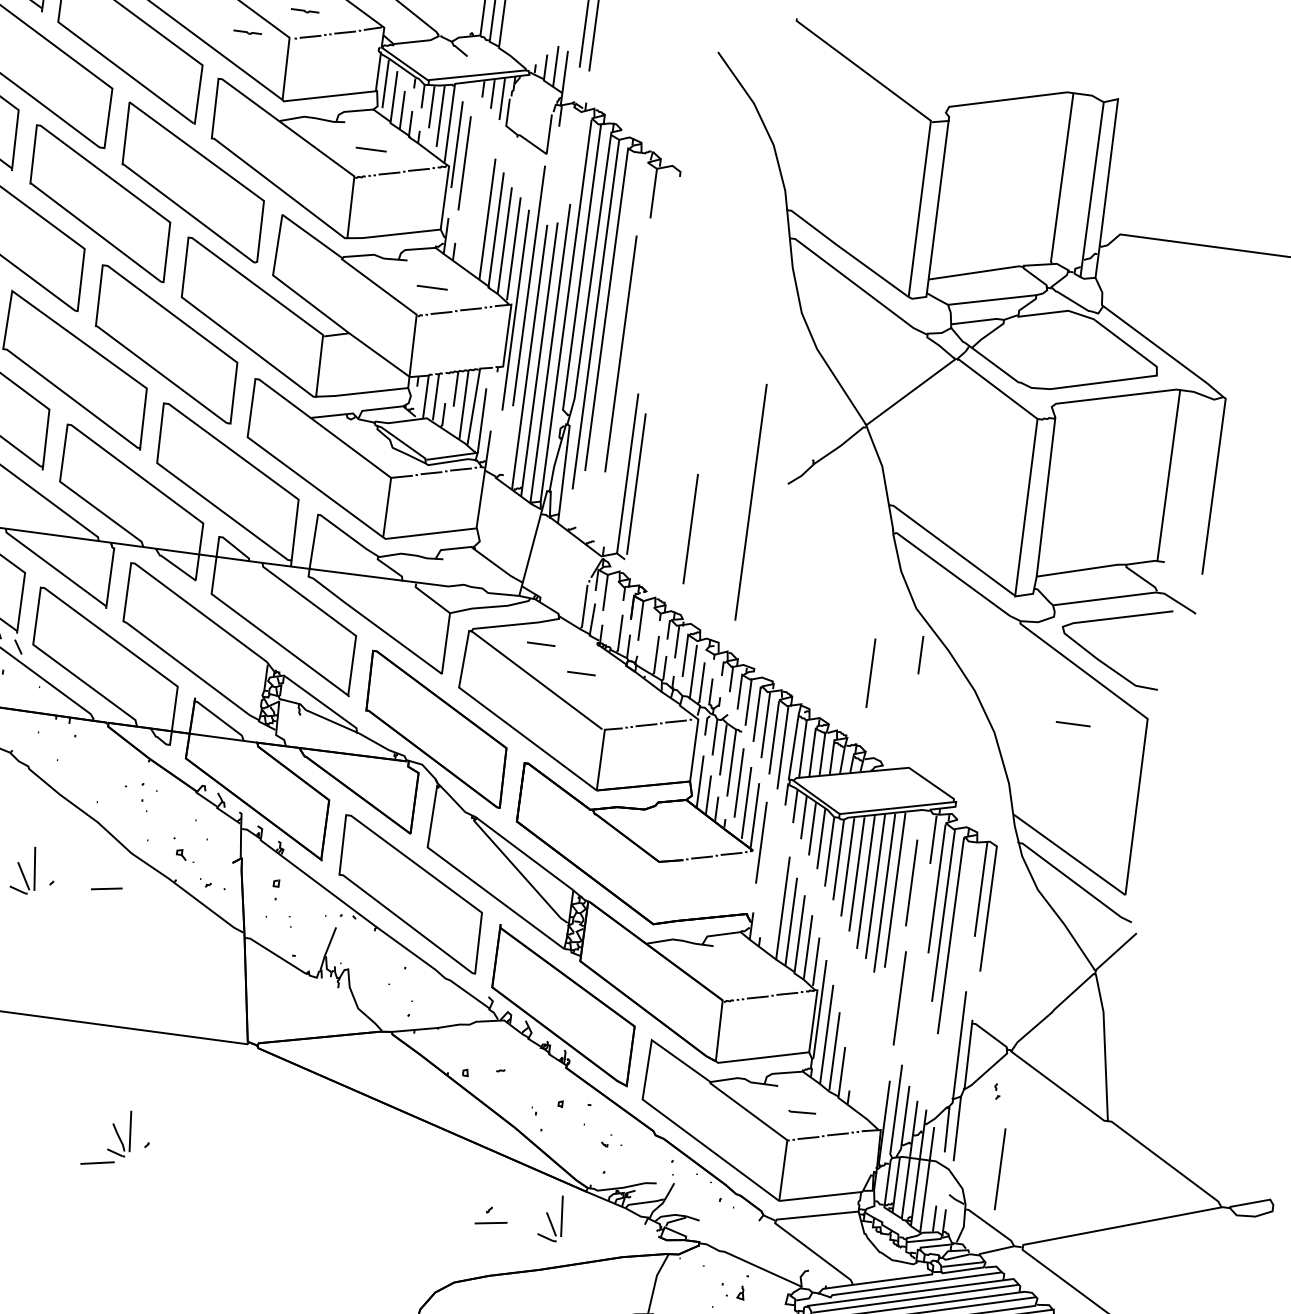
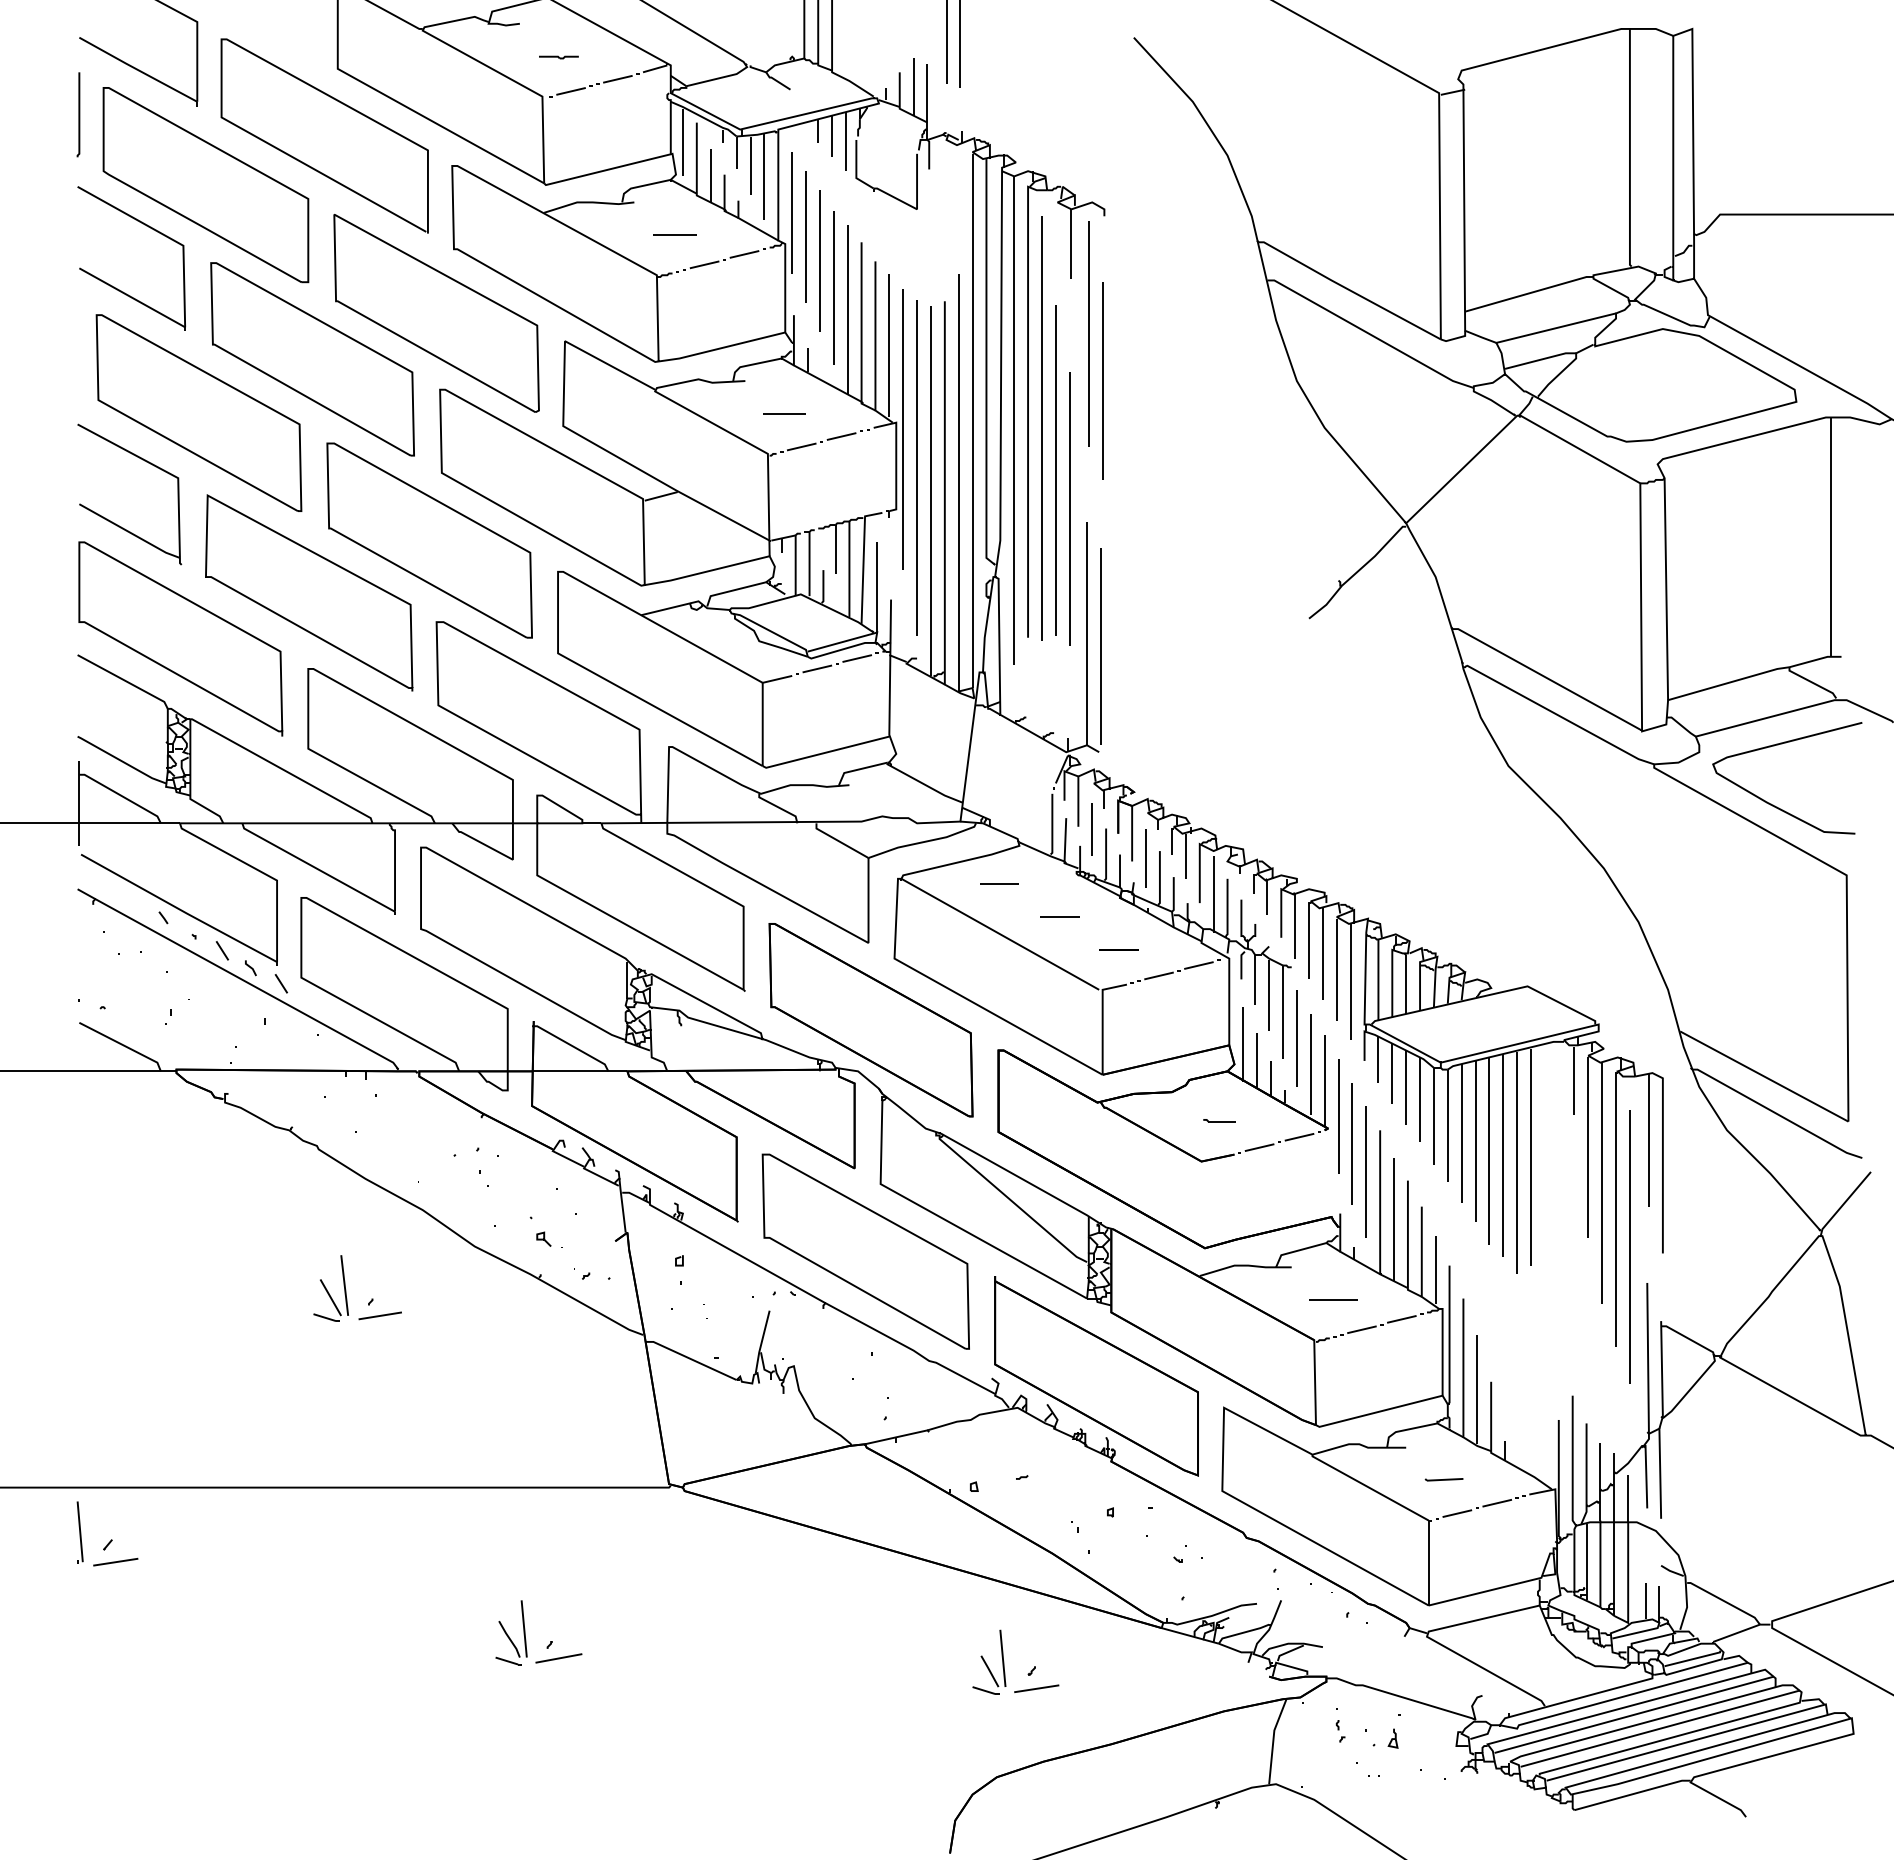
line: (247, 32) -> (483, 97), removed
line: (472, 181) -> (819, 260), added
line: (657, 259) -> (1088, 333), added
line: (528, 285) -> (916, 467), moved
line: (662, 294) -> (1102, 380), added
line: (614, 322) -> (1041, 428), added
line: (627, 382) -> (1069, 508), added
line: (750, 502) -> (1261, 650), removed
line: (690, 528) -> (833, 287), moved
line: (648, 639) -> (1145, 858), added
line: (920, 655) -> (1091, 829), moved
line: (870, 673) -> (1457, 863), removed
line: (620, 702) -> (1118, 949), added
line: (1073, 723) -> (1333, 1299), moved
part: (675, 834) -> (1219, 1120), added
line: (911, 882) -> (1351, 1143), moved
line: (106, 888) -> (379, 1315), moved
line: (957, 963) -> (1629, 1246), added
line: (899, 997) -> (1365, 1171), moved
part: (997, 1091) -> (1340, 1731), moved
line: (97, 1163) -> (558, 1658), moved
line: (1000, 1169) -> (1726, 1521), removed
part: (552, 1217) -> (989, 1661), moved

